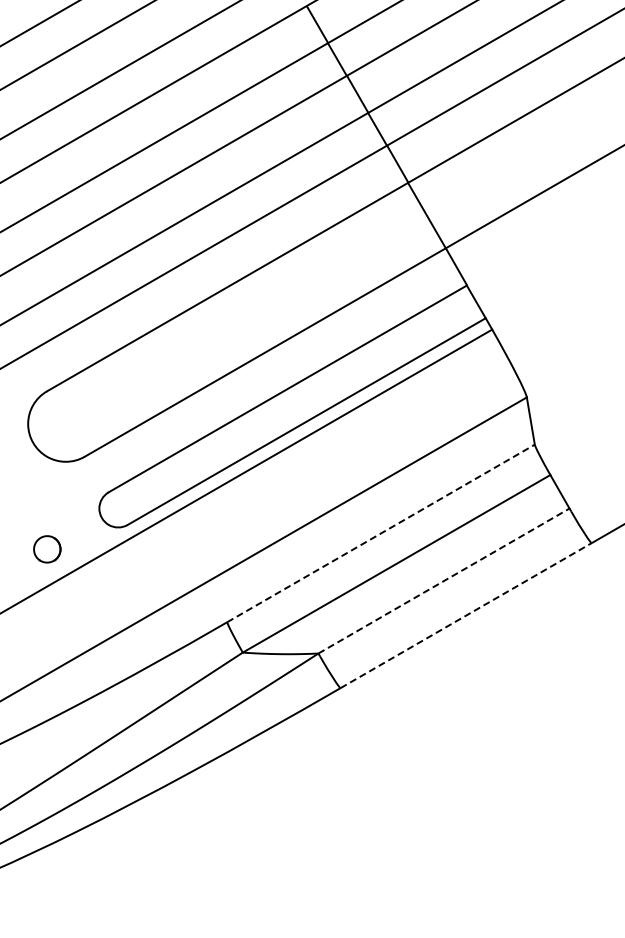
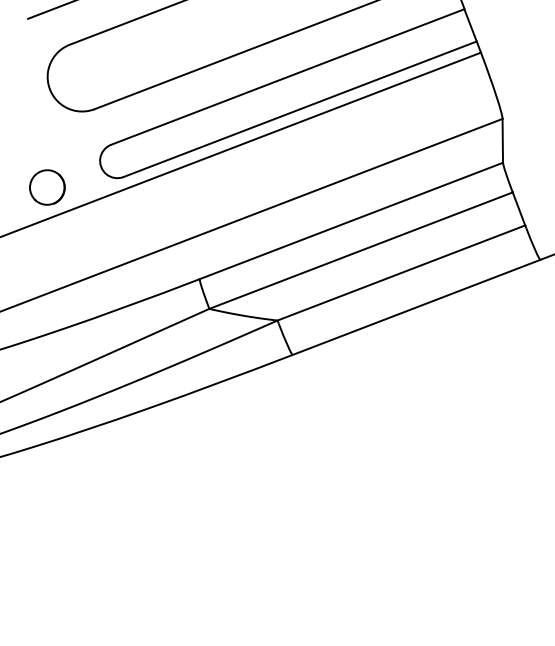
line: (381, 533) -> (351, 221), dashed -> solid
part: (47, 549) -> (47, 187), size x1.43
line: (443, 581) -> (400, 273), dashed -> solid
line: (466, 615) -> (416, 307), dashed -> solid

